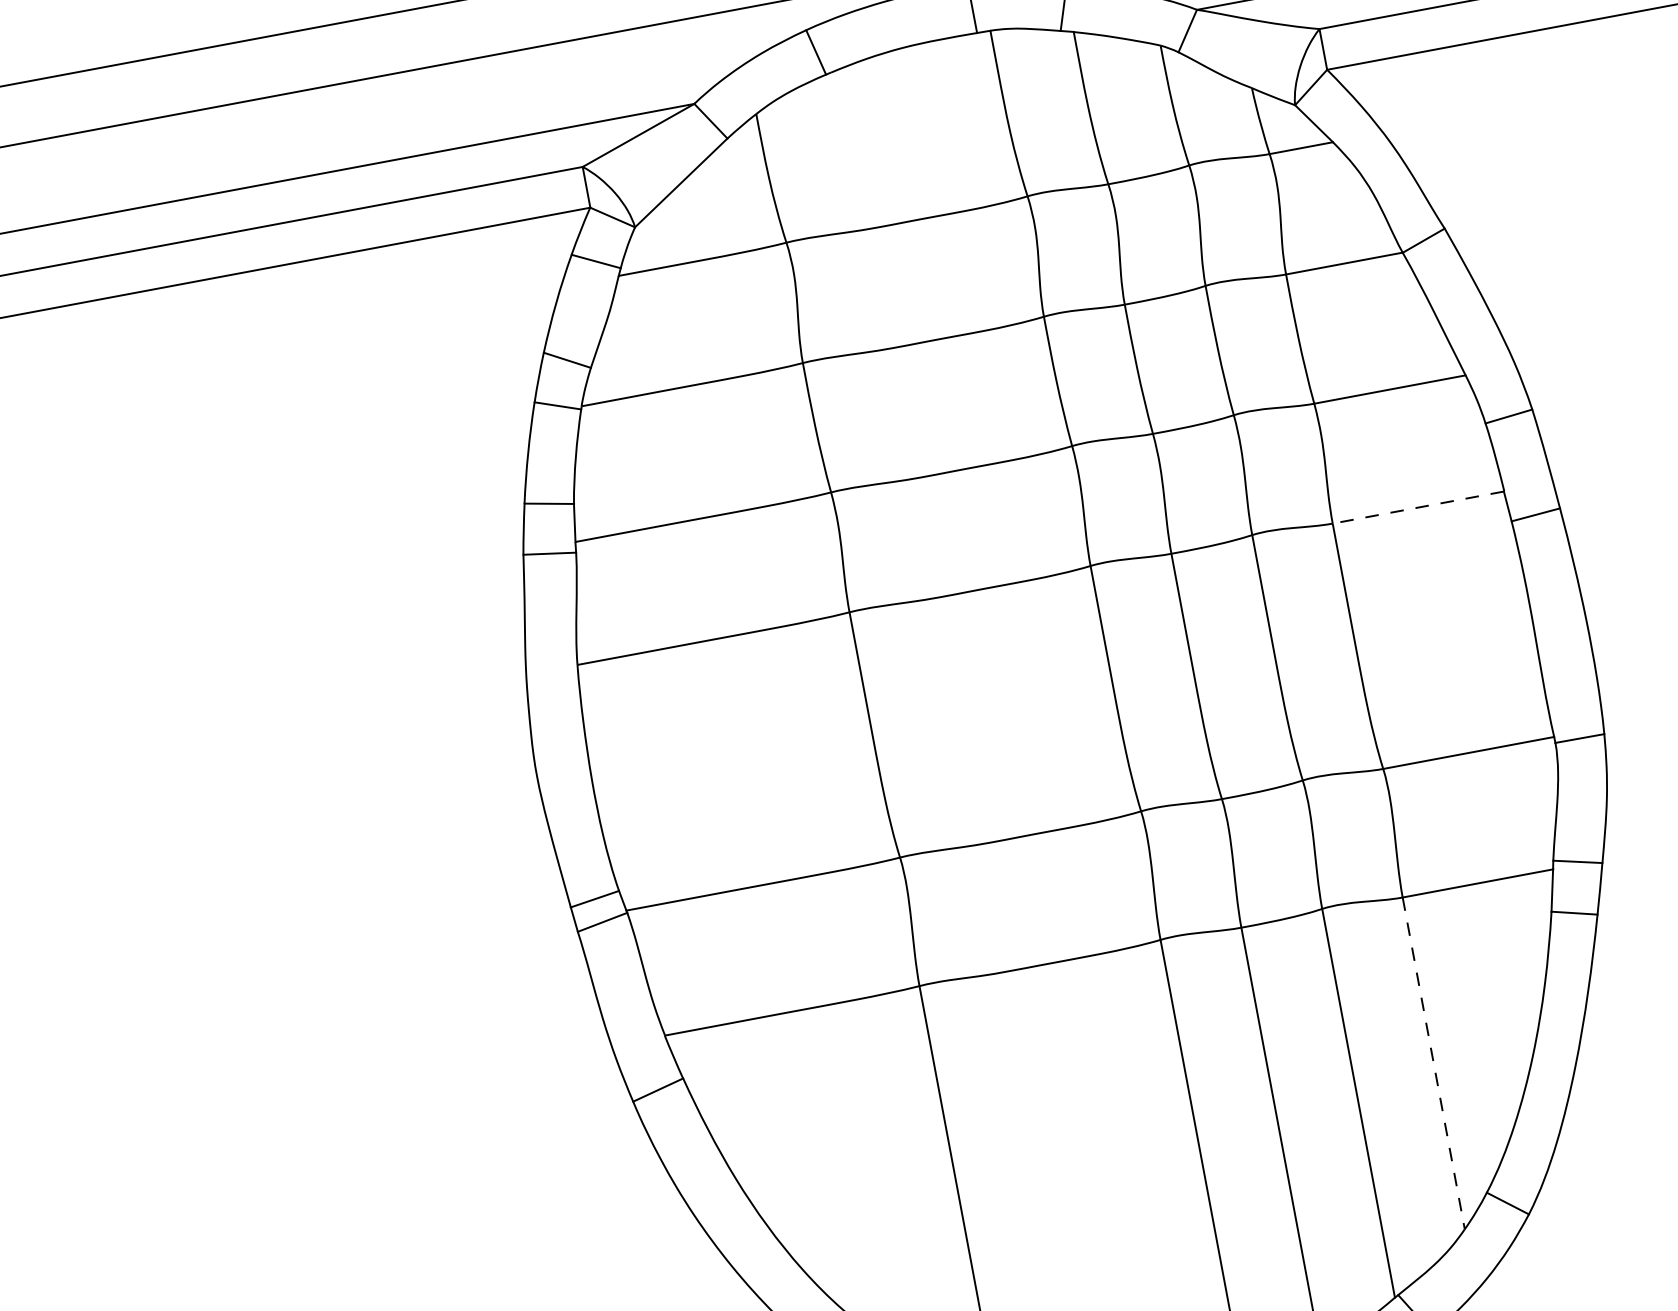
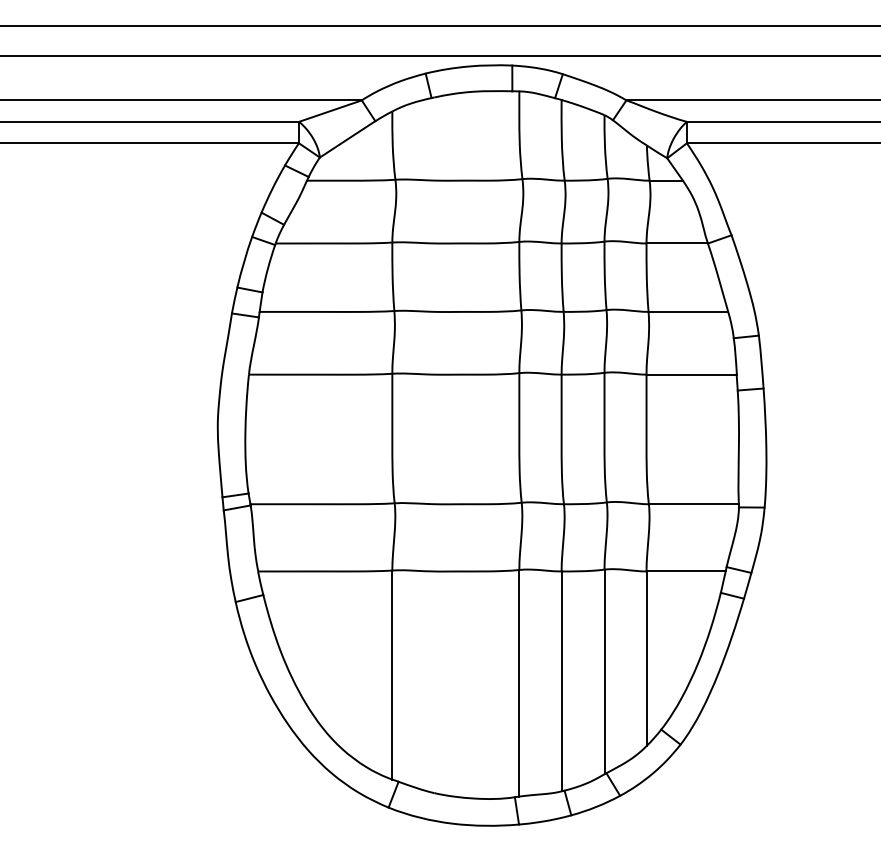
line: (1418, 507) -> (691, 374), dashed -> solid
line: (1433, 1064) -> (646, 659), dashed -> solid

